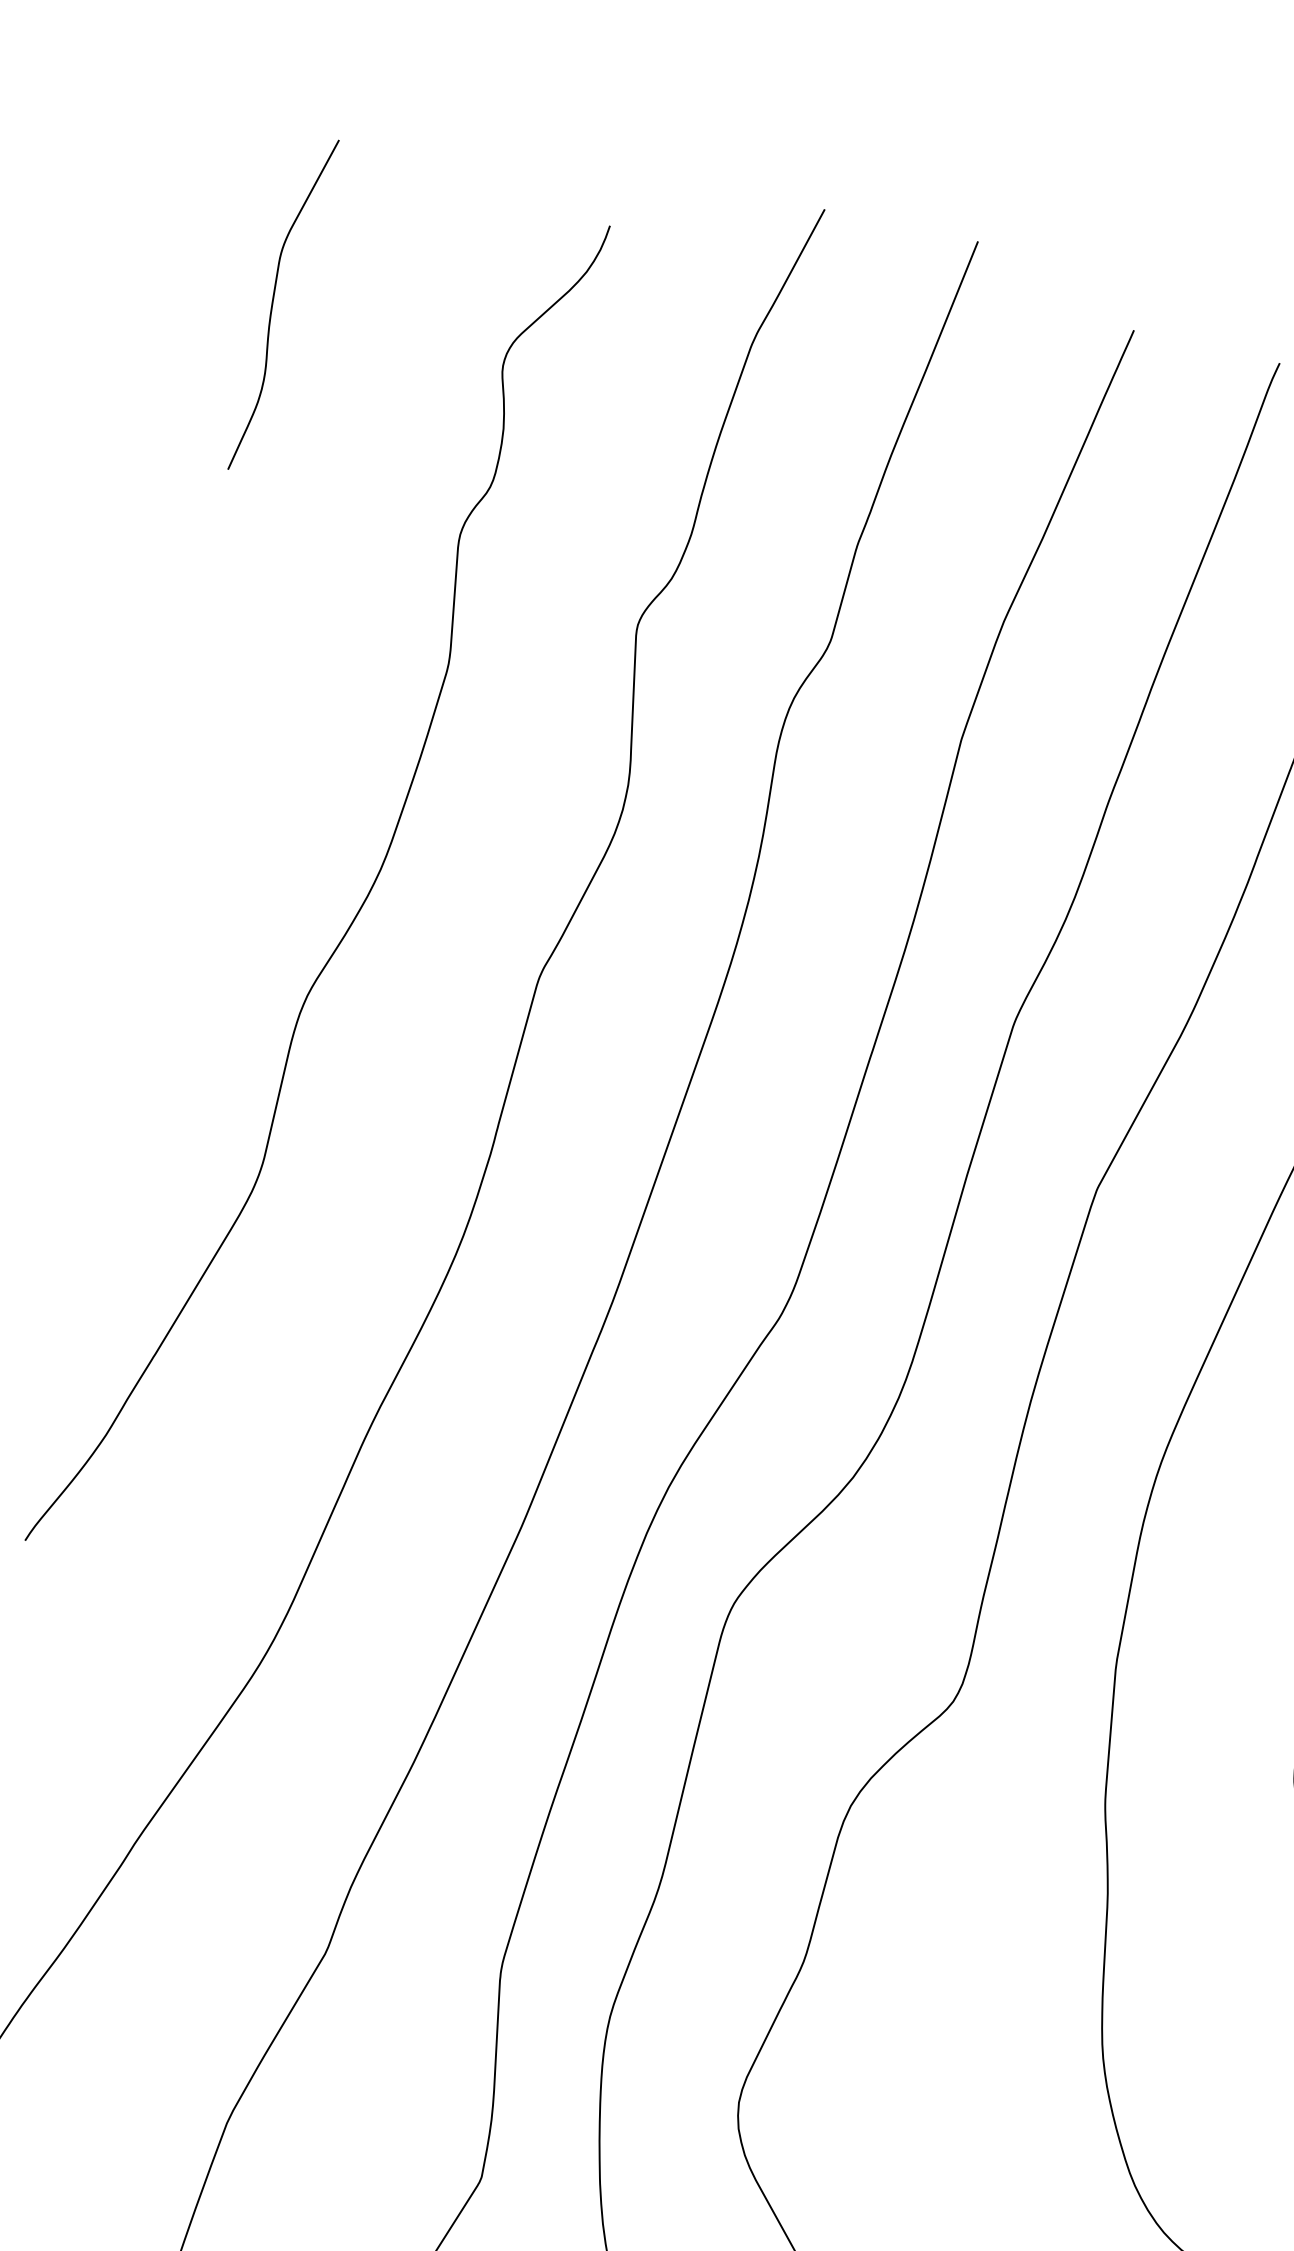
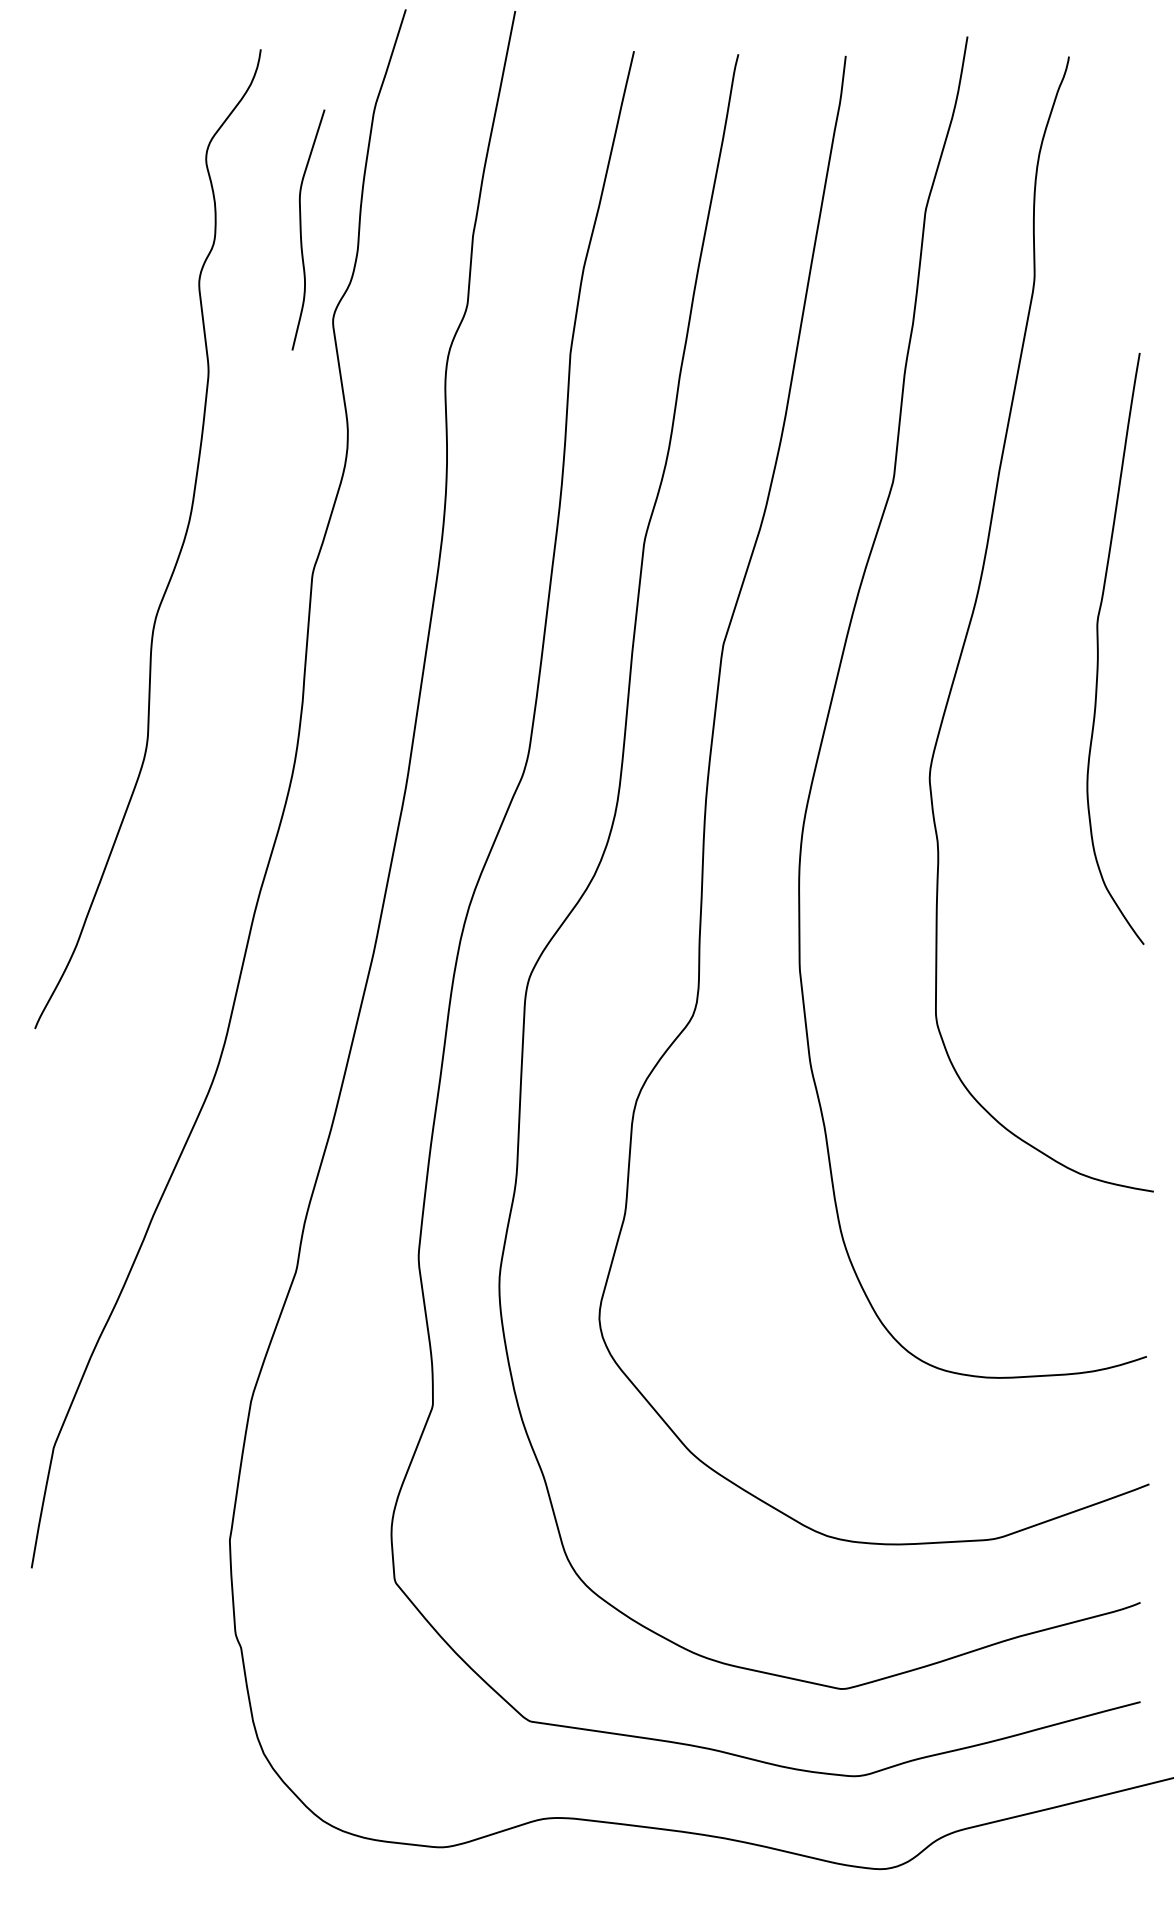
curve: (273, 302) -> (301, 229), moved

